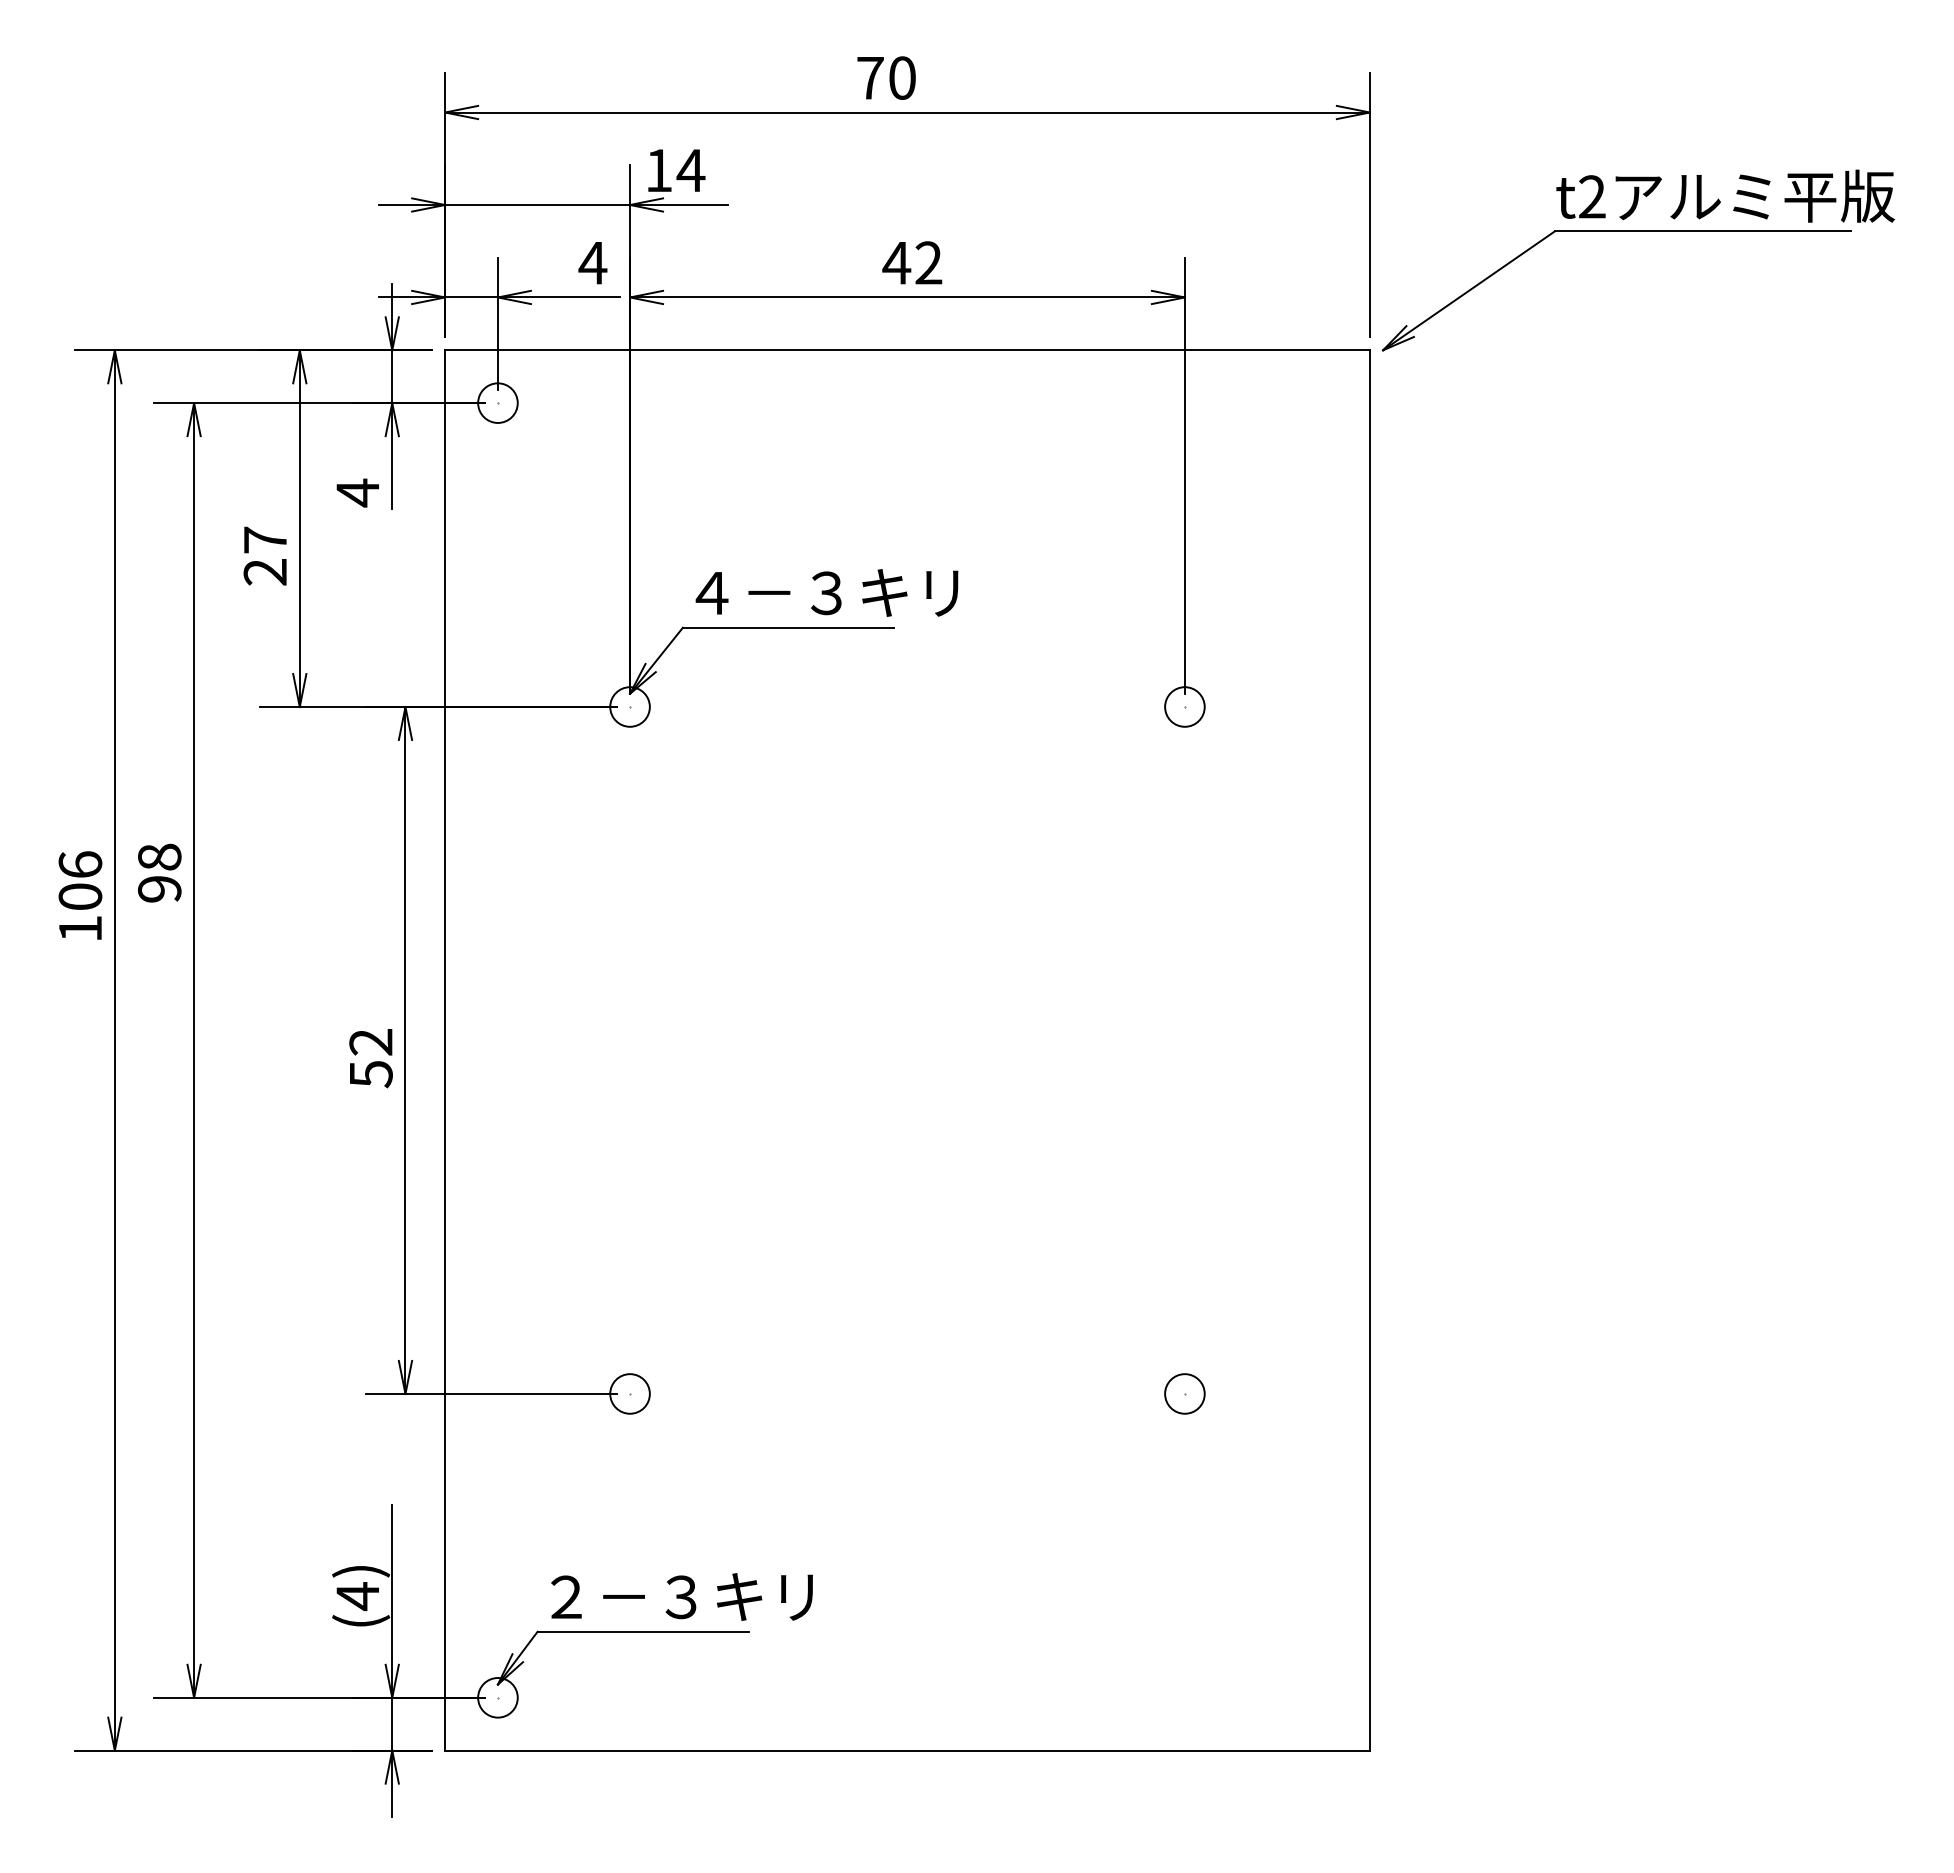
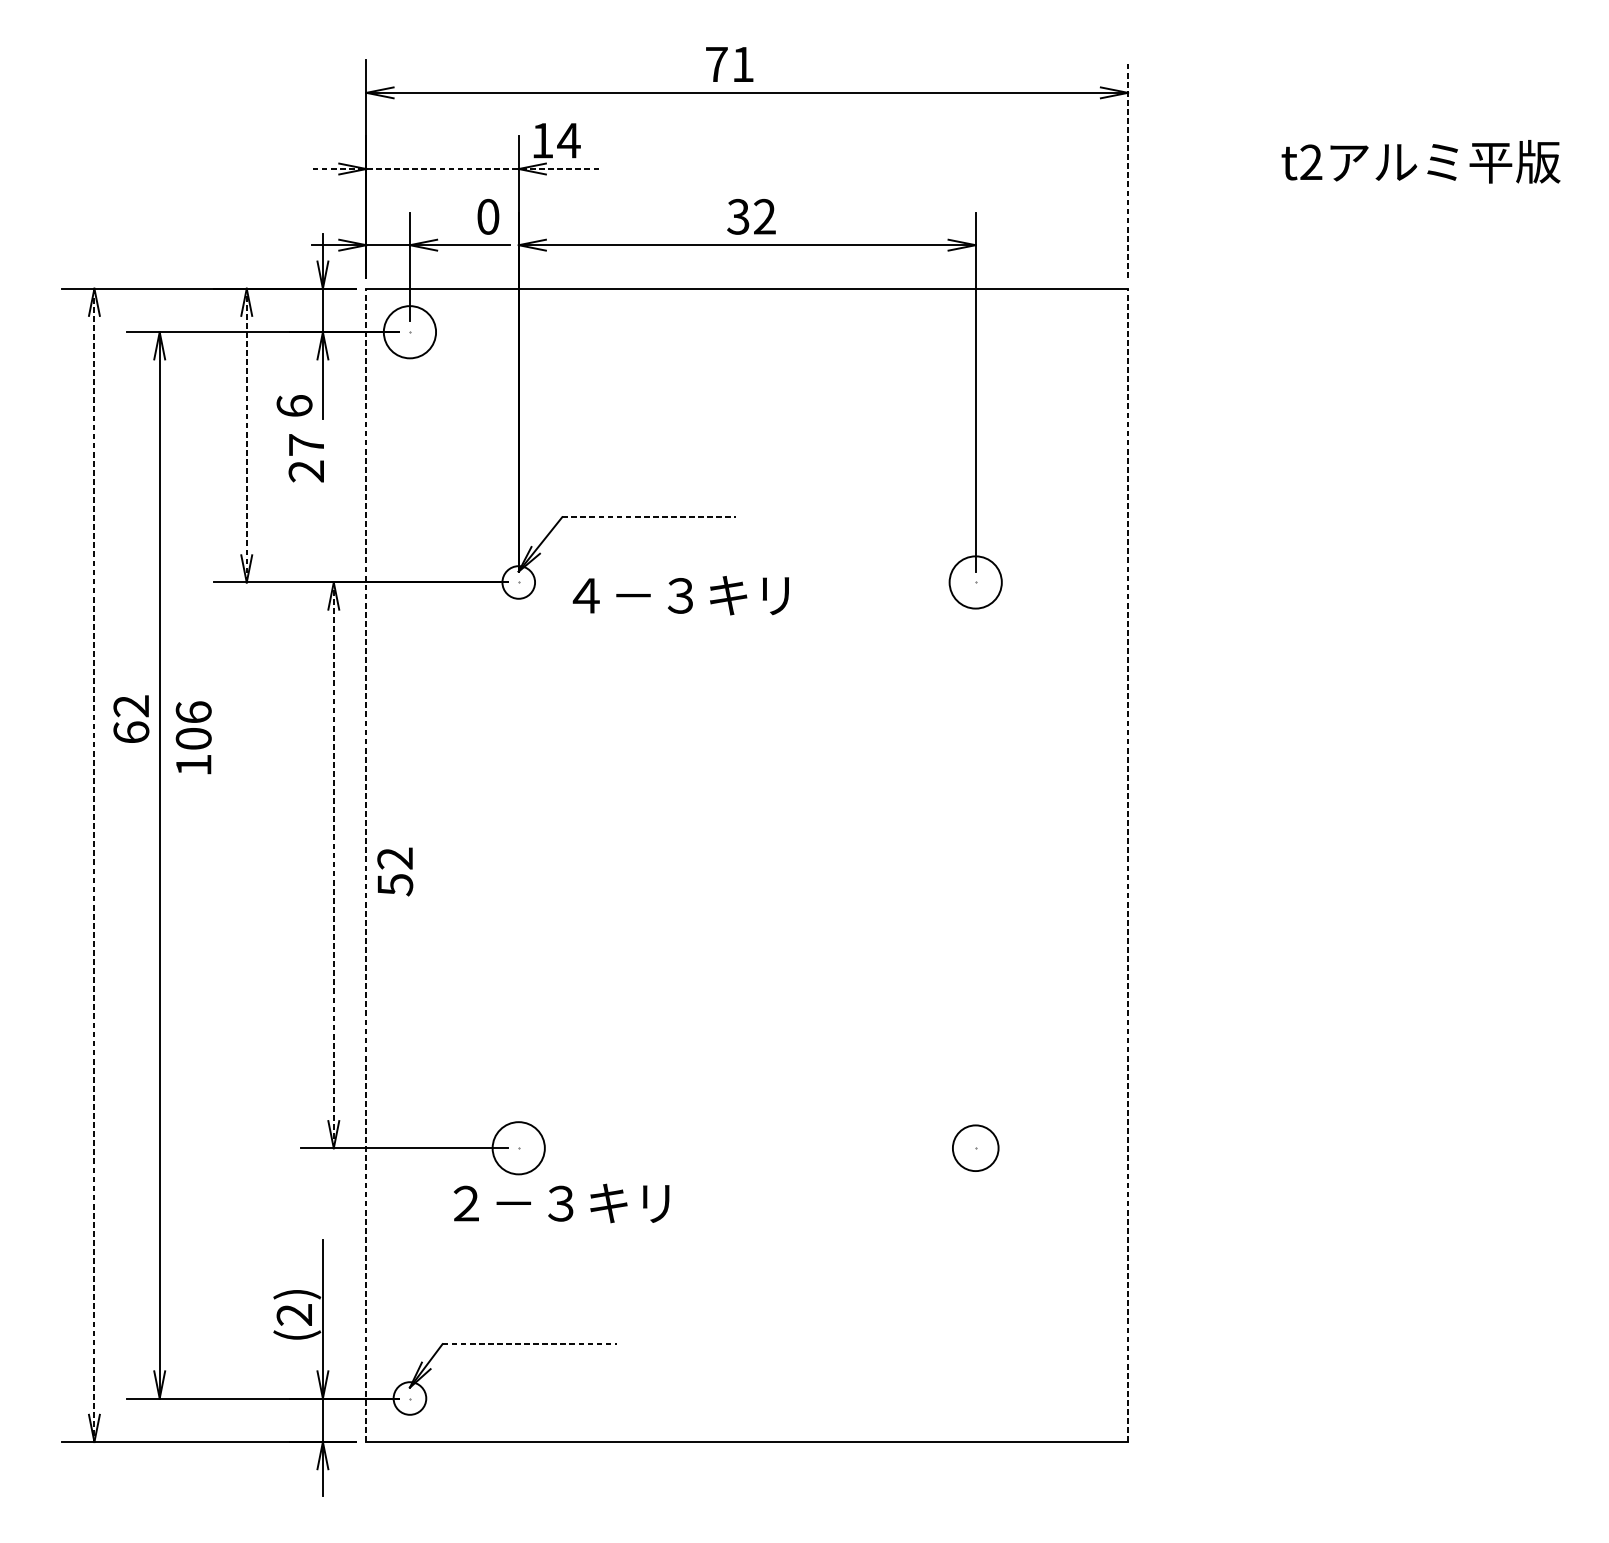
text: (902, 77) -> (743, 64), 70 -> 71
line: (1369, 204) -> (1127, 168), solid -> dashed
line: (552, 205) -> (454, 169), solid -> dashed
part: (1616, 231) -> (1331, 190), removed
text: (592, 262) -> (487, 216), 4 -> 0
text: (896, 262) -> (738, 216), 42 -> 32
circle: (497, 402) -> (409, 331), size x1.6
text: (357, 492) -> (294, 405), 4 -> 6
line: (299, 528) -> (246, 435), solid -> dashed
text: (264, 555) -> (305, 457), moved
text: (826, 592) -> (680, 595), moved
line: (788, 627) -> (649, 517), solid -> dashed
circle: (1184, 706) -> (975, 582), size x1.6
text: (159, 872) -> (131, 718), 98 -> 62
text: (80, 895) -> (193, 737), moved
line: (405, 1049) -> (333, 864), solid -> dashed
line: (445, 1049) -> (366, 864), solid -> dashed
line: (1369, 1049) -> (1127, 864), solid -> dashed
line: (114, 1050) -> (94, 865), solid -> dashed
text: (370, 1058) -> (394, 871), moved
circle: (629, 1393) -> (518, 1147), size x1.6
circle: (1184, 1393) -> (975, 1147), size x1.4
text: (357, 1596) -> (294, 1315), (4) -> (2)
text: (681, 1596) -> (561, 1203), moved
line: (643, 1631) -> (529, 1343), solid -> dashed

